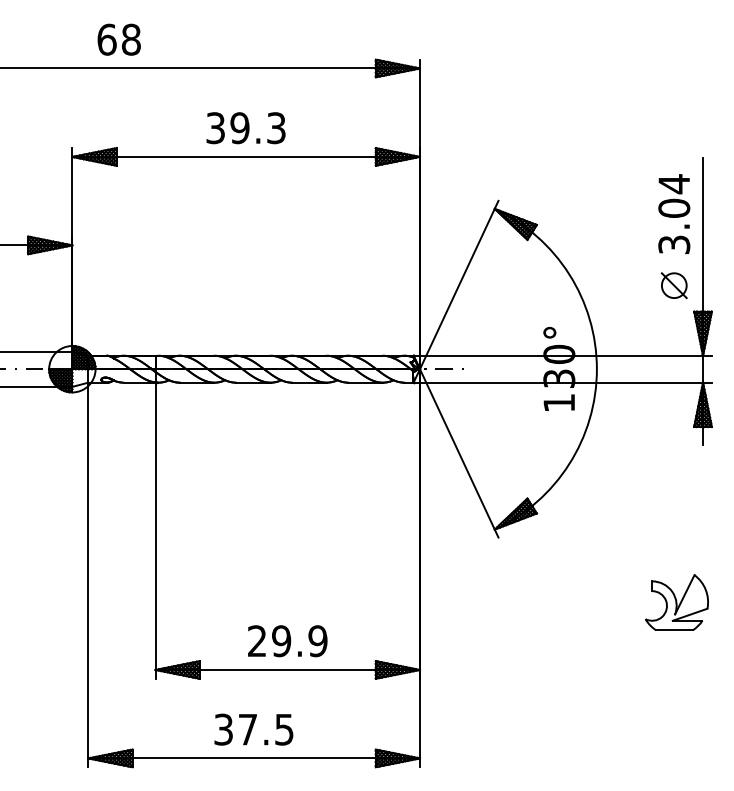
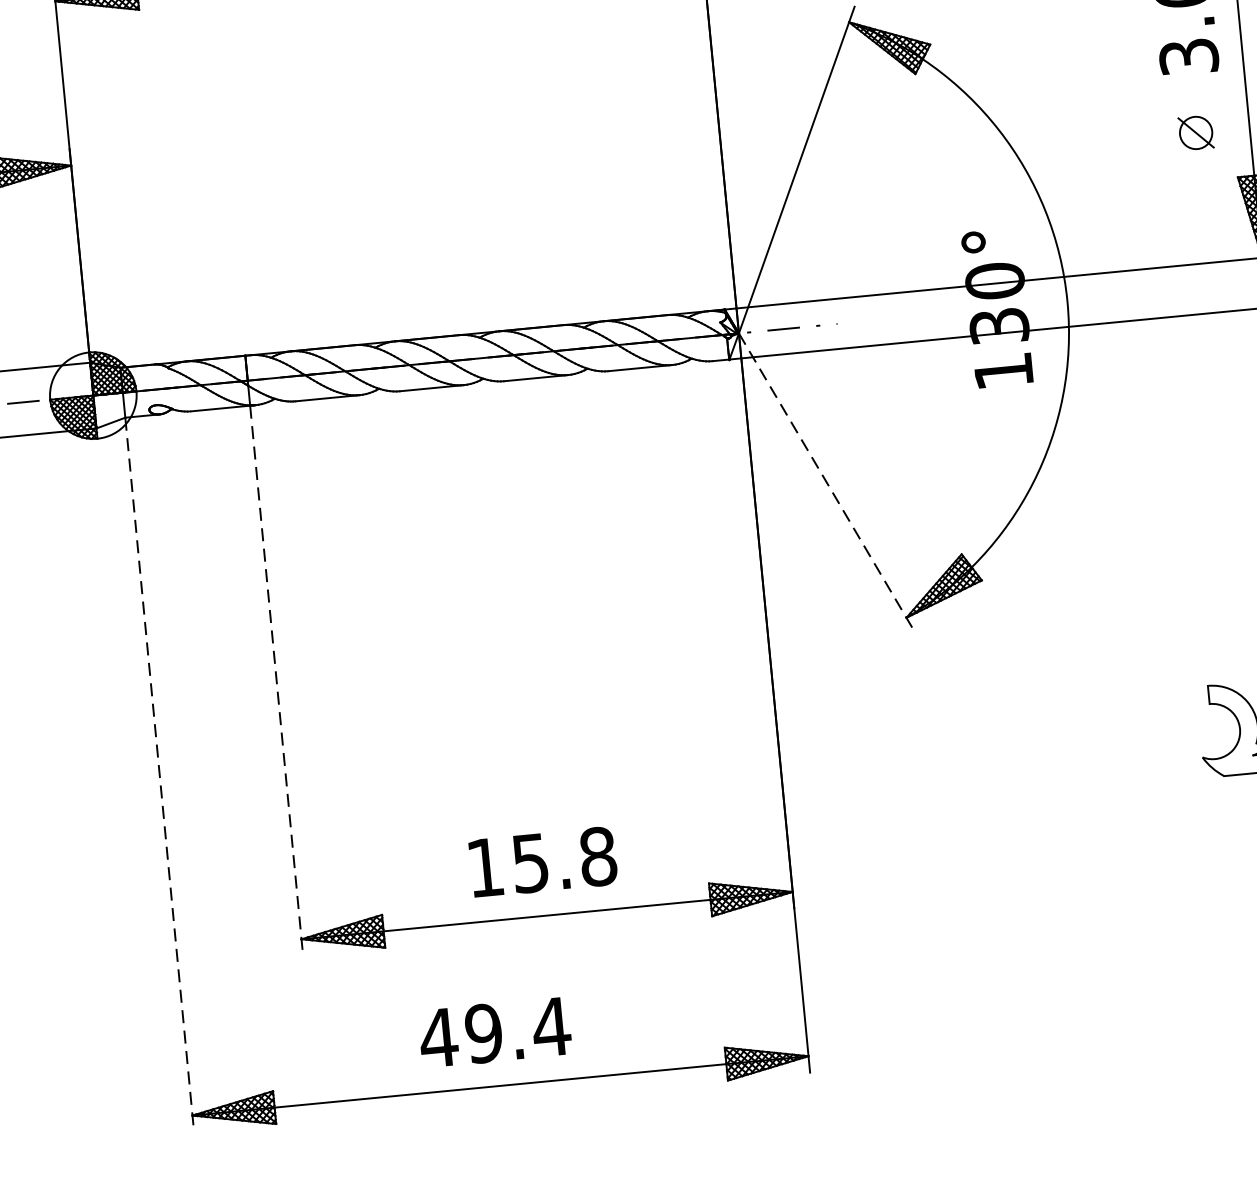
part: (673, 285) -> (1194, 132), size x0.7
line: (459, 453) -> (827, 482), solid -> dashed
line: (155, 531) -> (276, 682), solid -> dashed
line: (88, 575) -> (160, 775), solid -> dashed
text: (287, 641) -> (541, 862), 29.9 -> 15.8
text: (253, 729) -> (494, 1032), 37.5 -> 49.4

